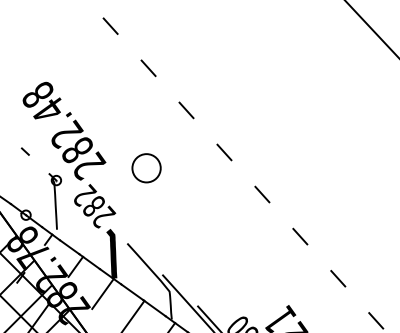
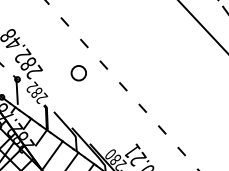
circle: (145, 168) -> (78, 73), moved

